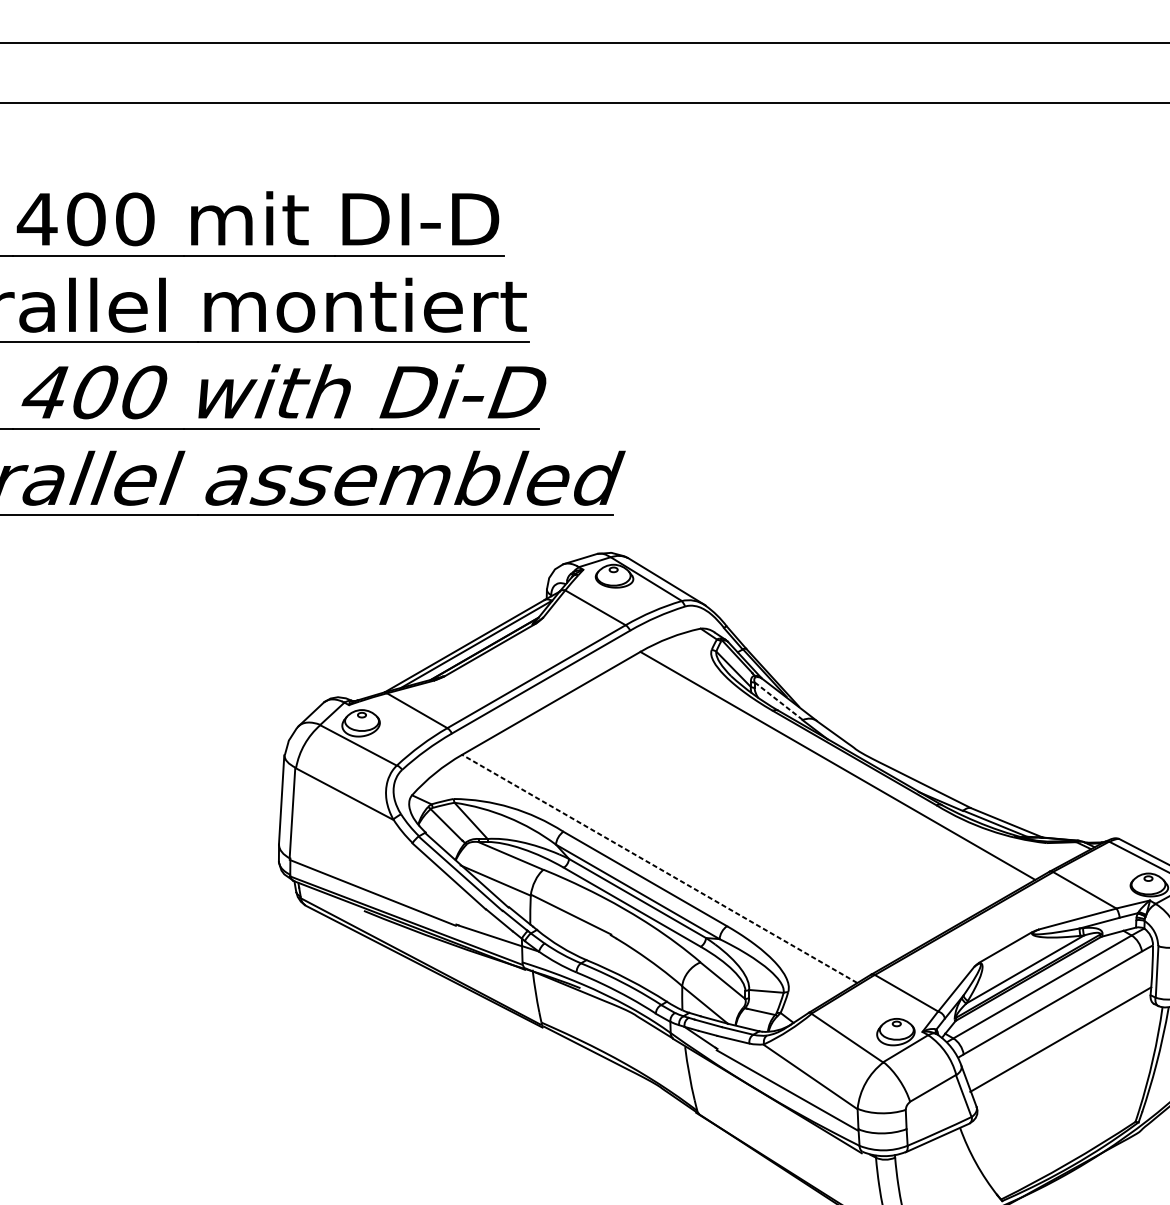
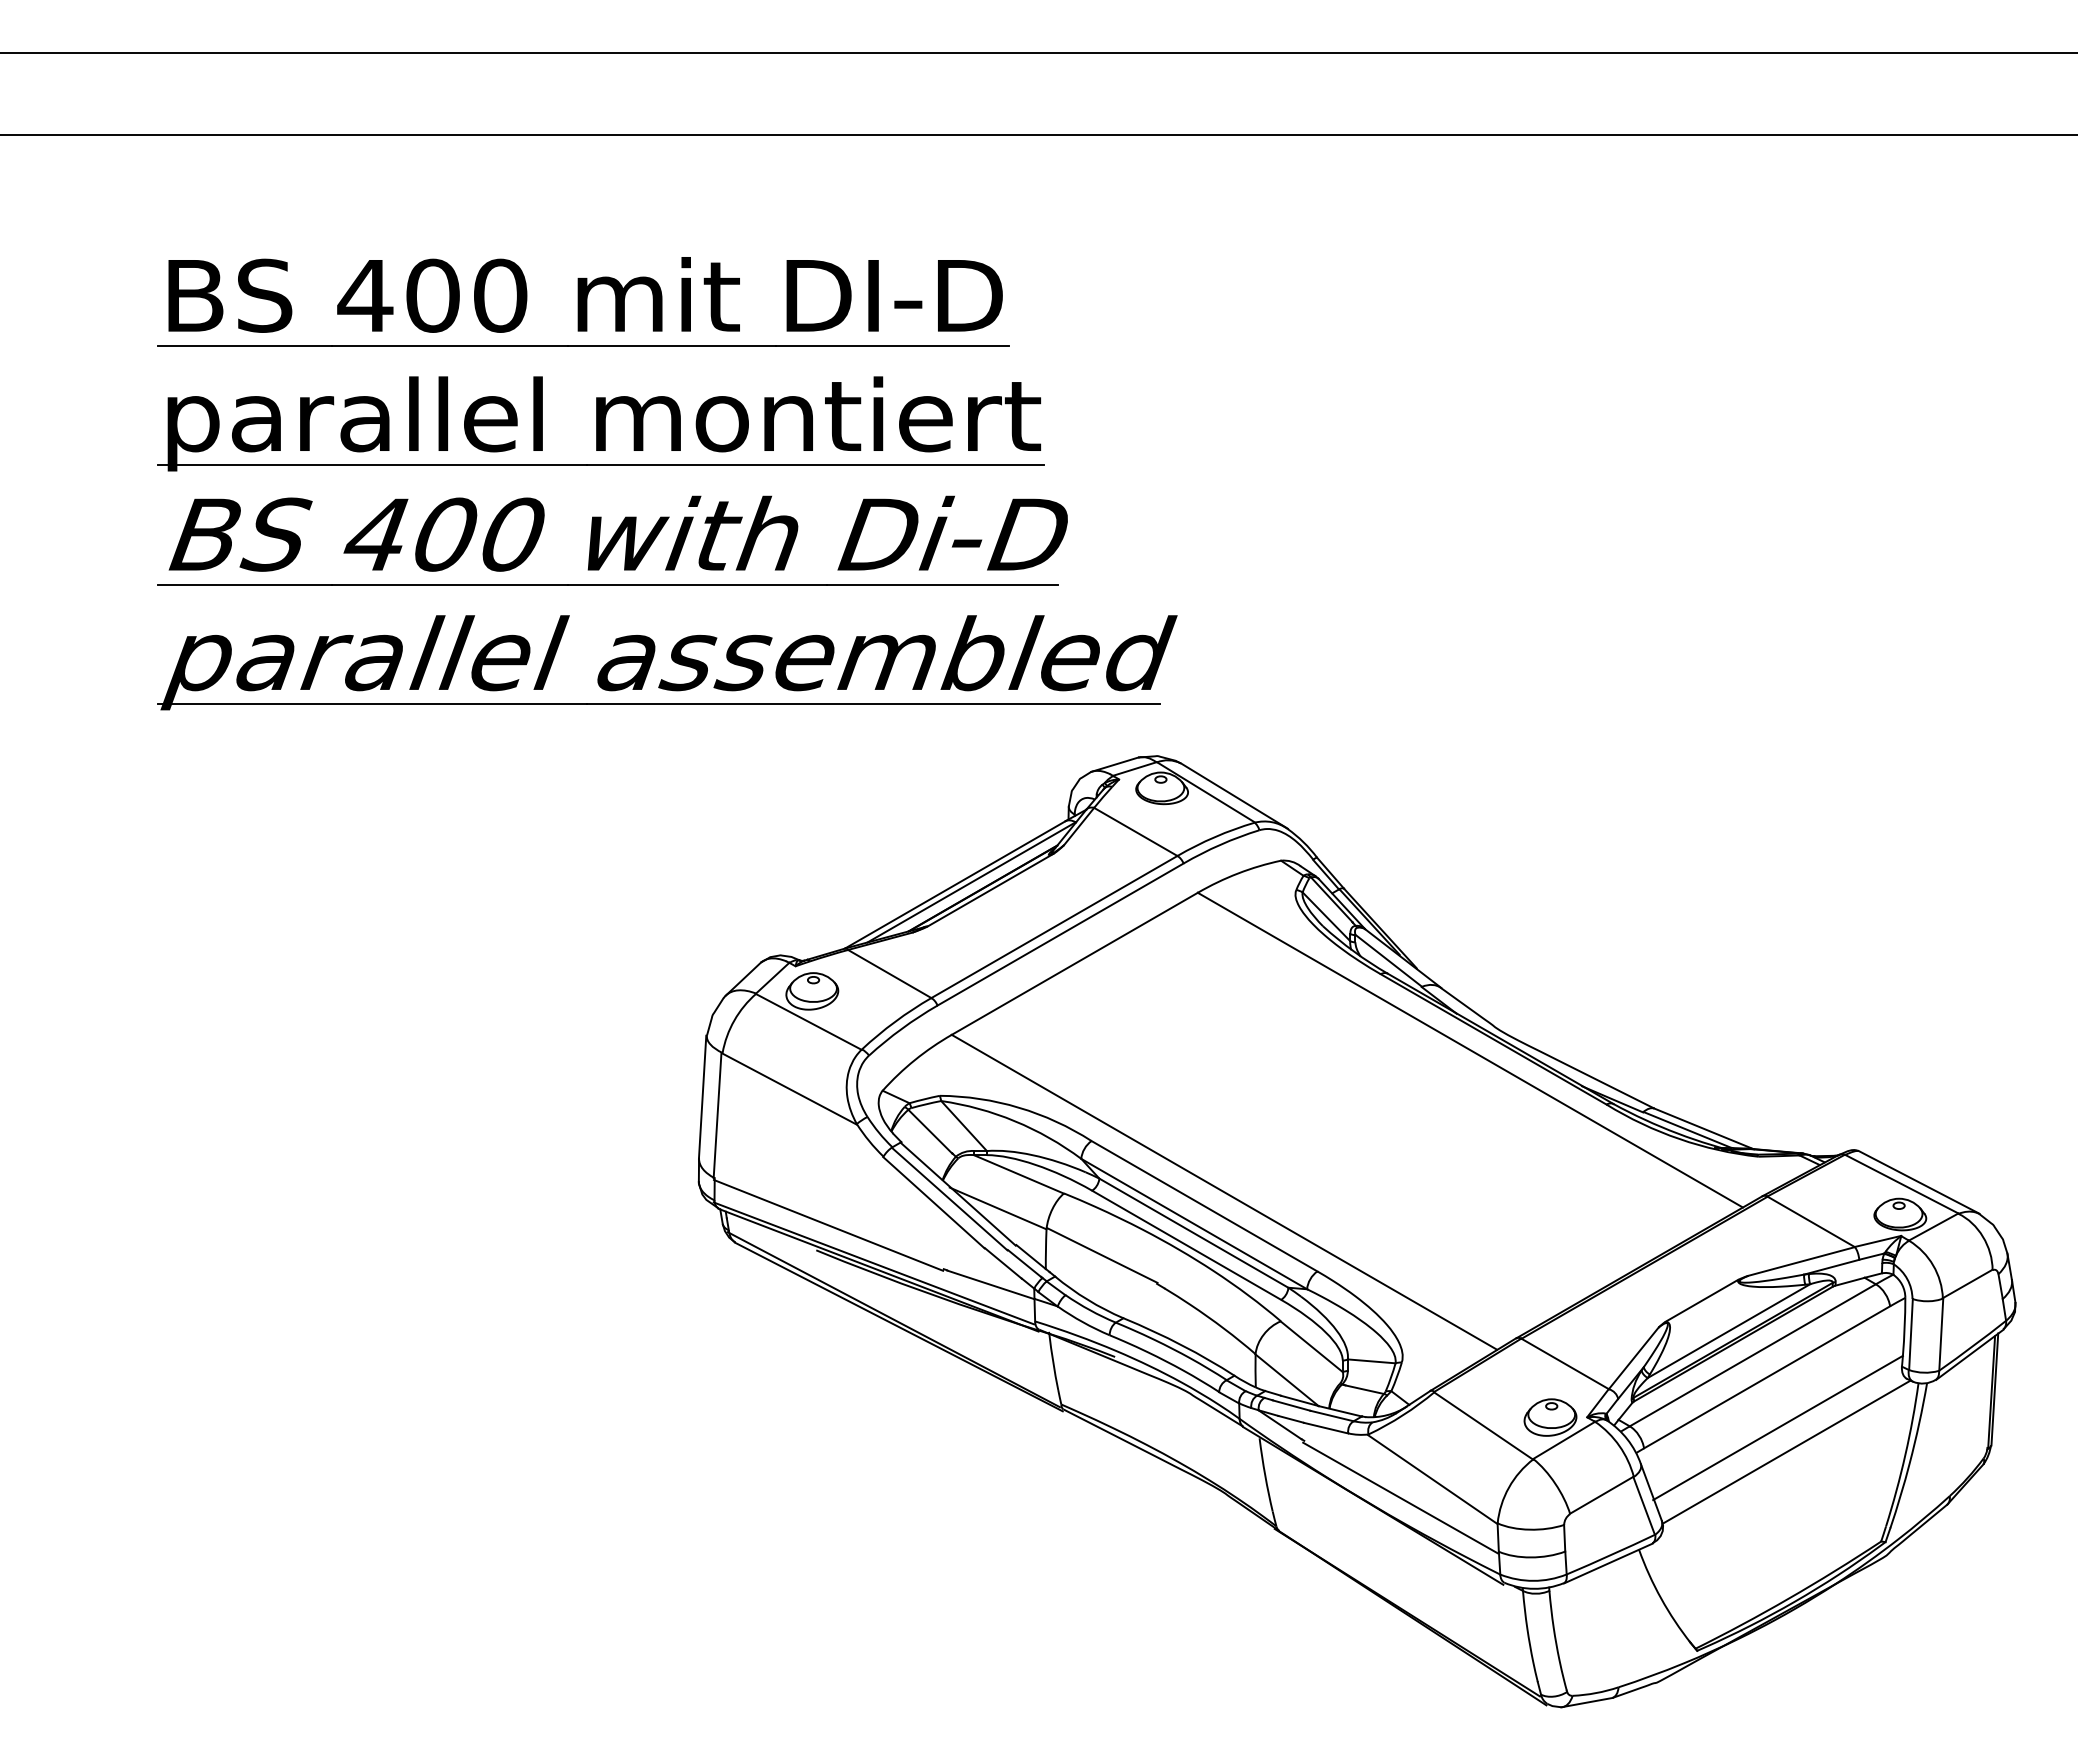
line: (779, 701) -> (1389, 961), dashed -> solid
line: (659, 869) -> (1224, 1192), dashed -> solid
line: (1066, 1056) -> (1786, 1451), added

